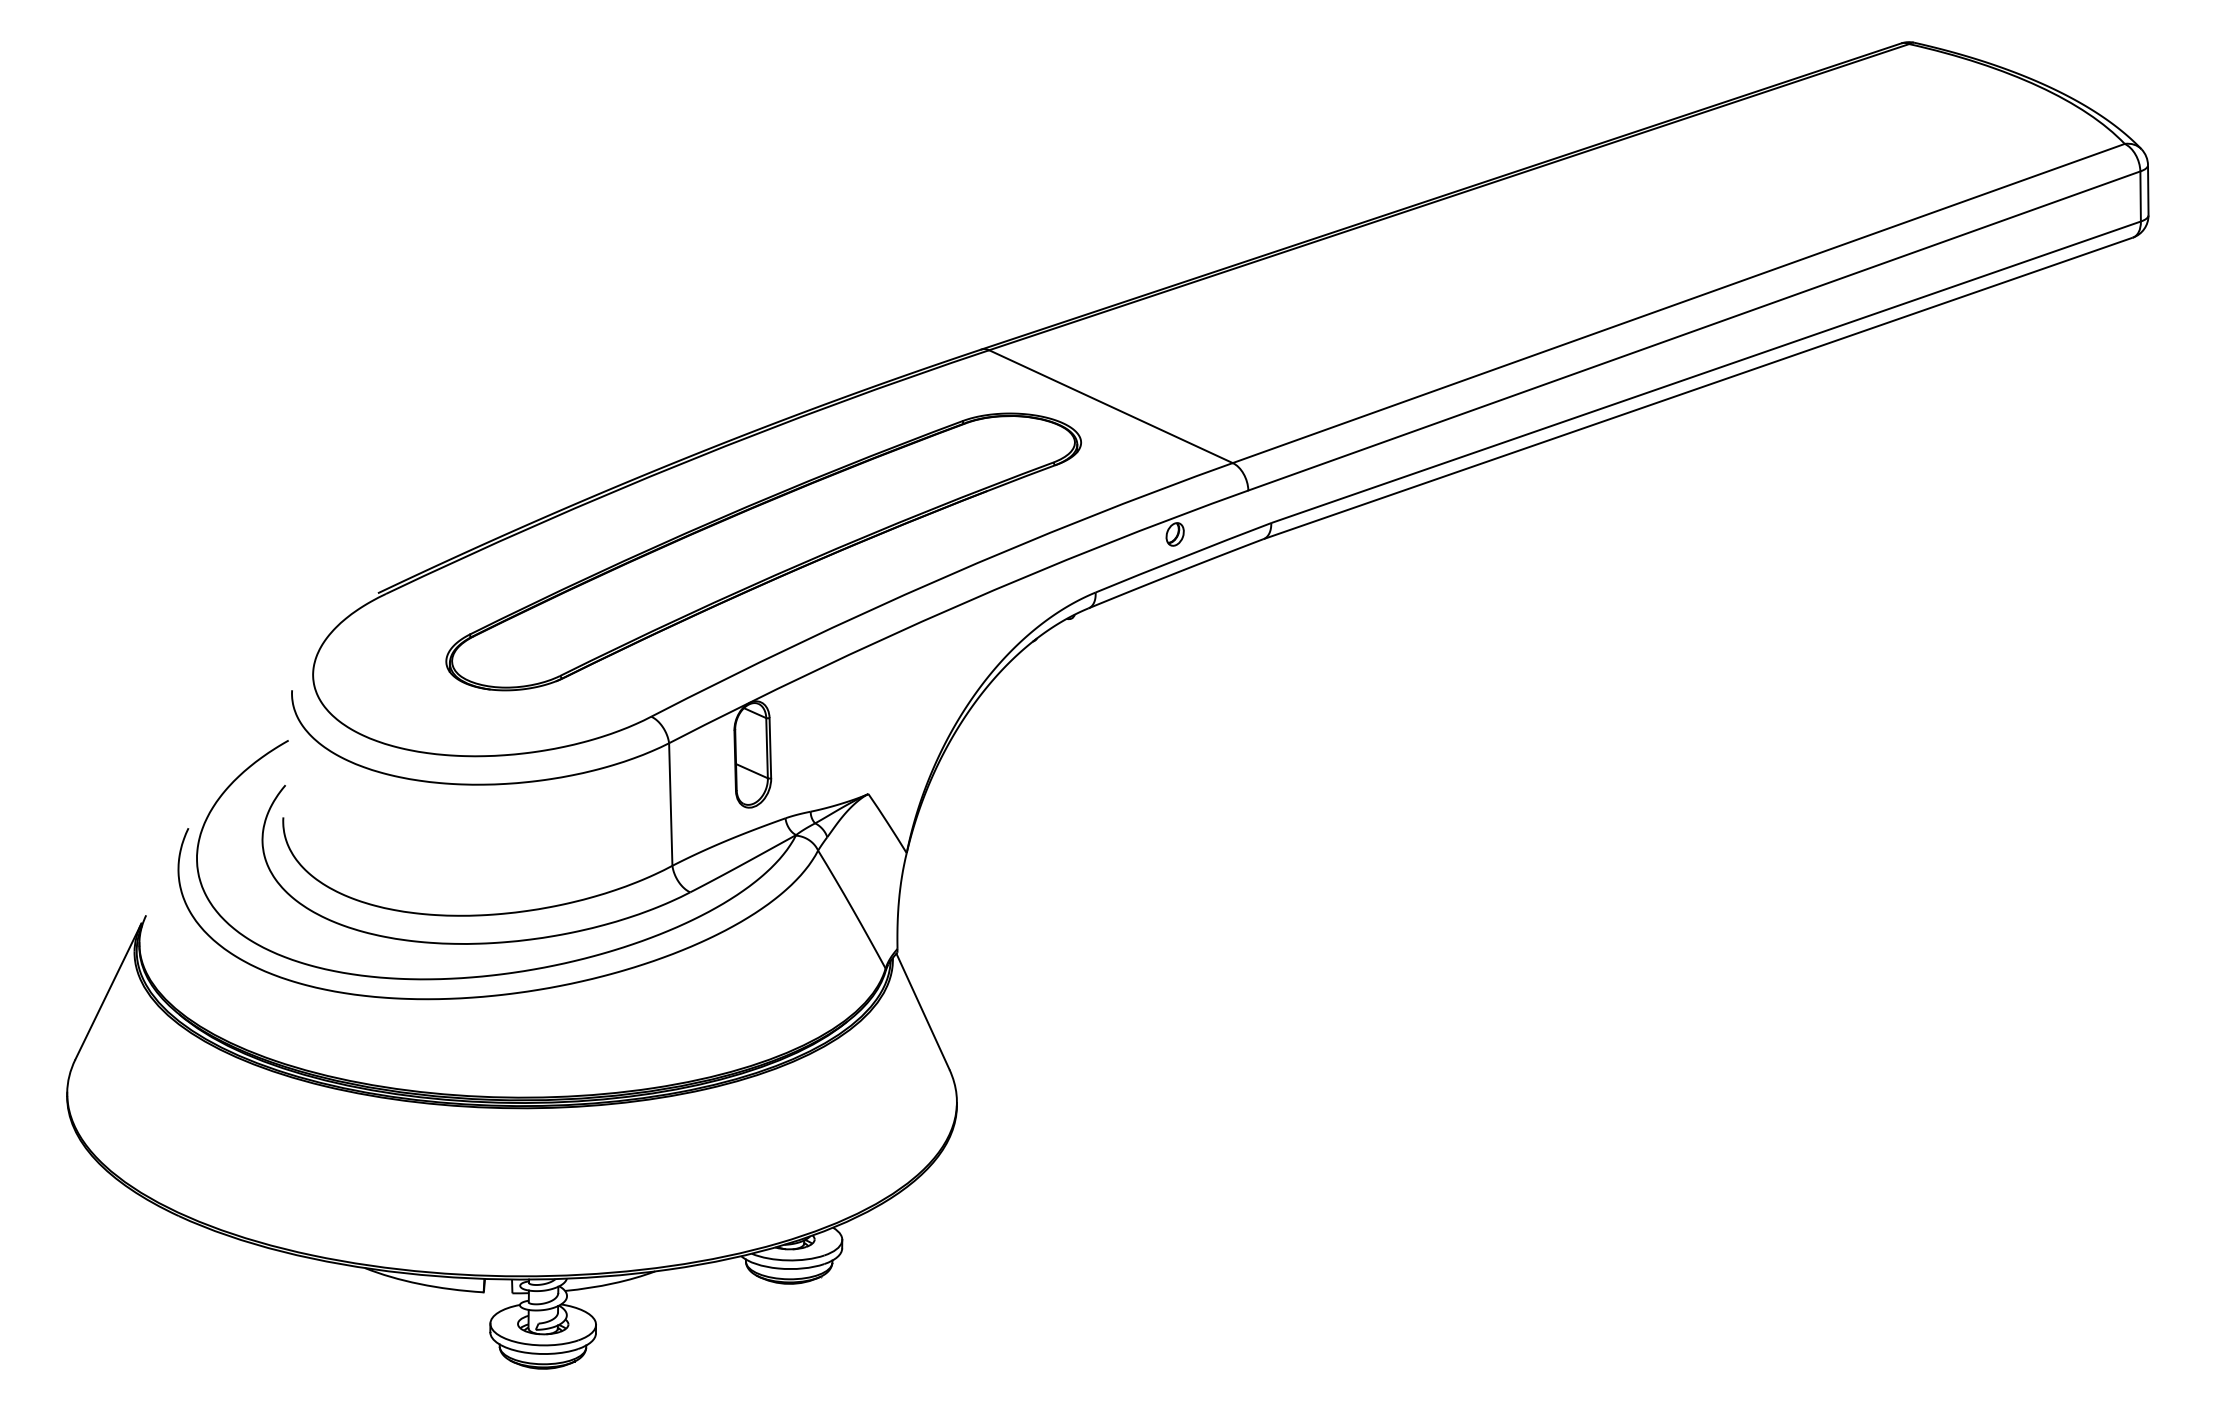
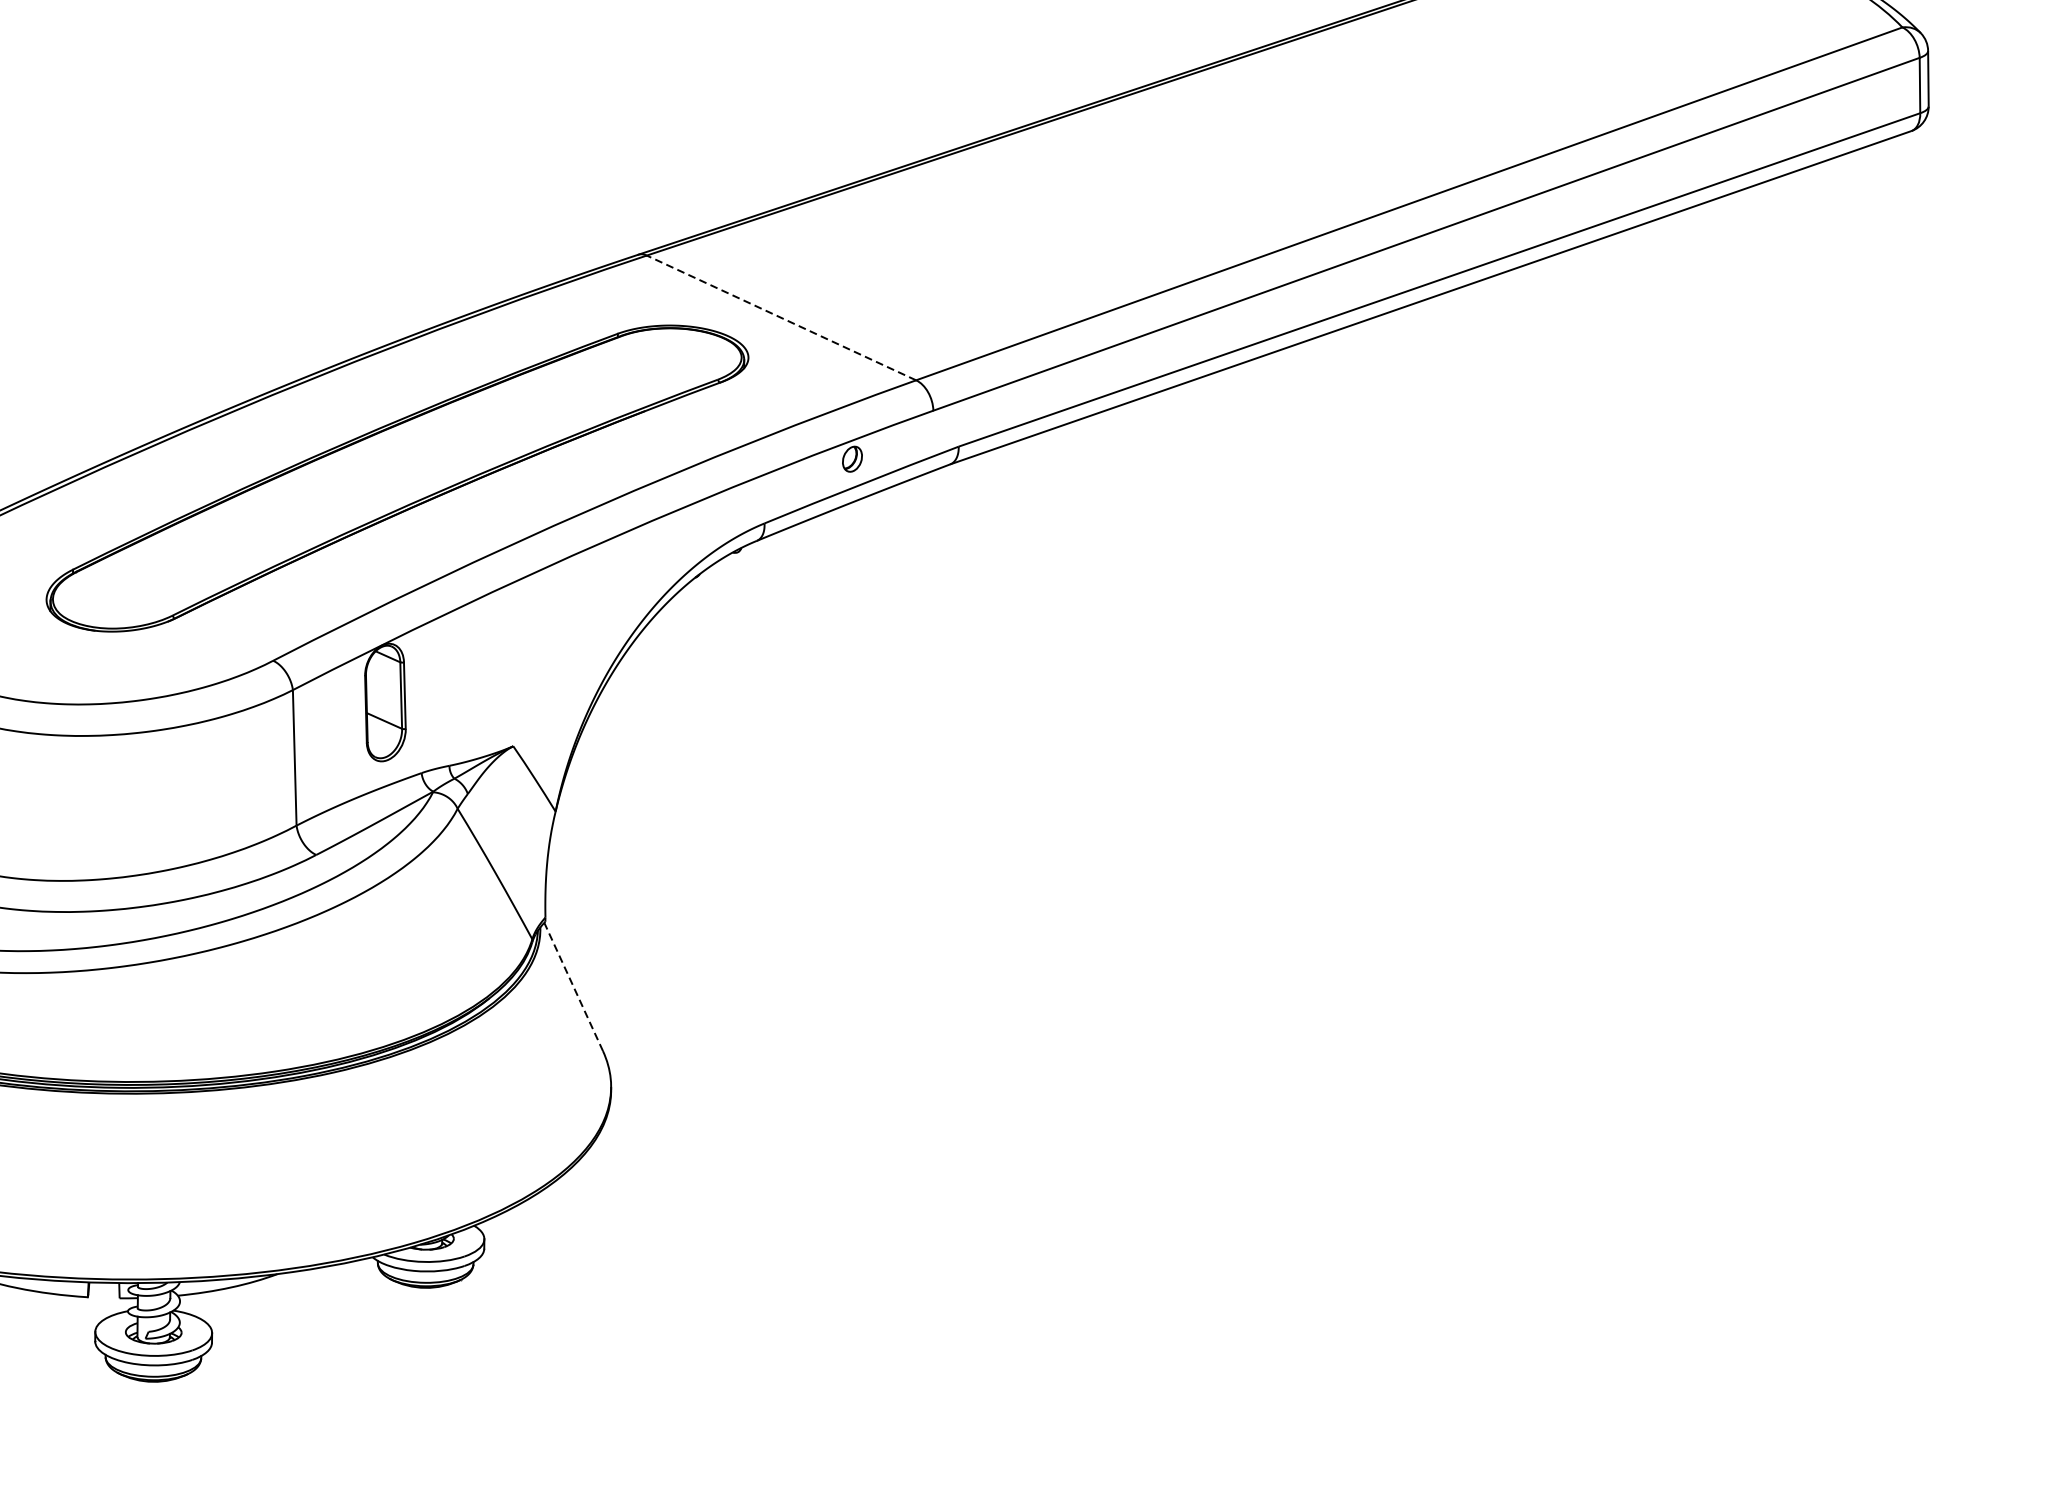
line: (1110, 406) -> (780, 317), solid -> dashed
line: (923, 1011) -> (574, 986), solid -> dashed

